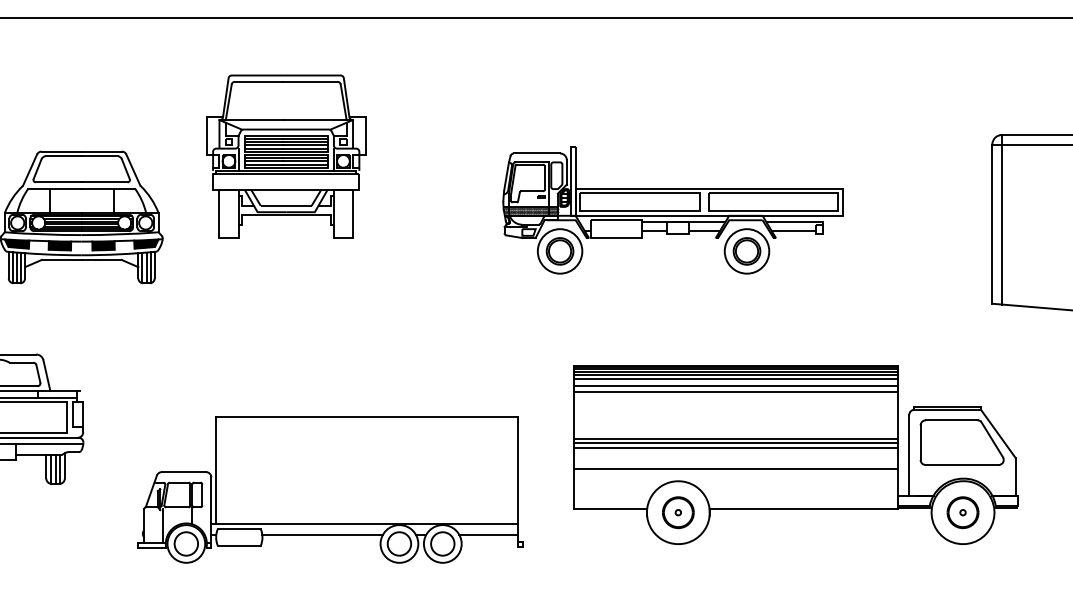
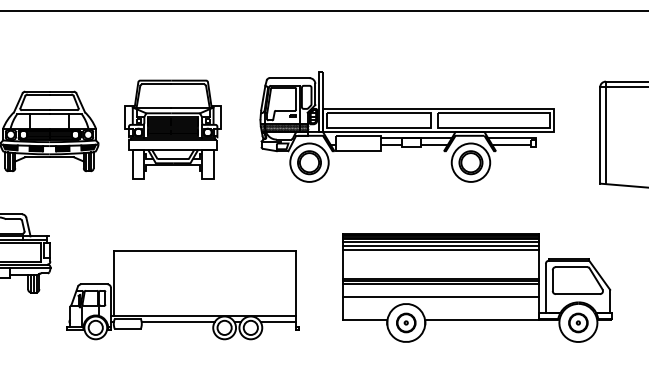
part: (285, 156) -> (172, 129), moved
part: (672, 209) -> (406, 126), size x1.43
part: (796, 454) -> (477, 287), moved
part: (329, 490) -> (182, 295), moved

